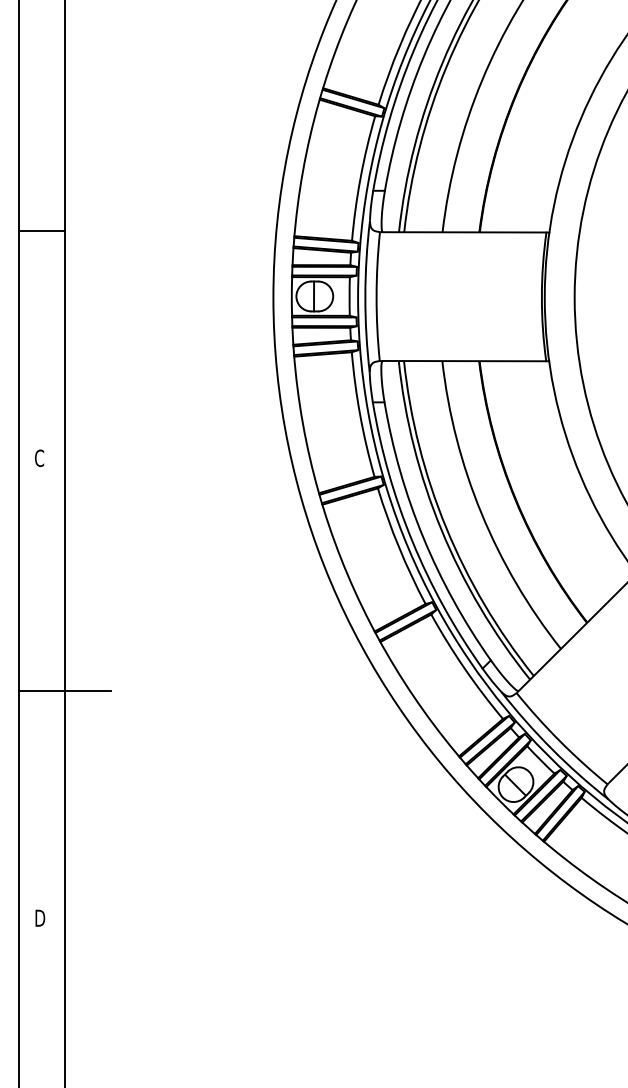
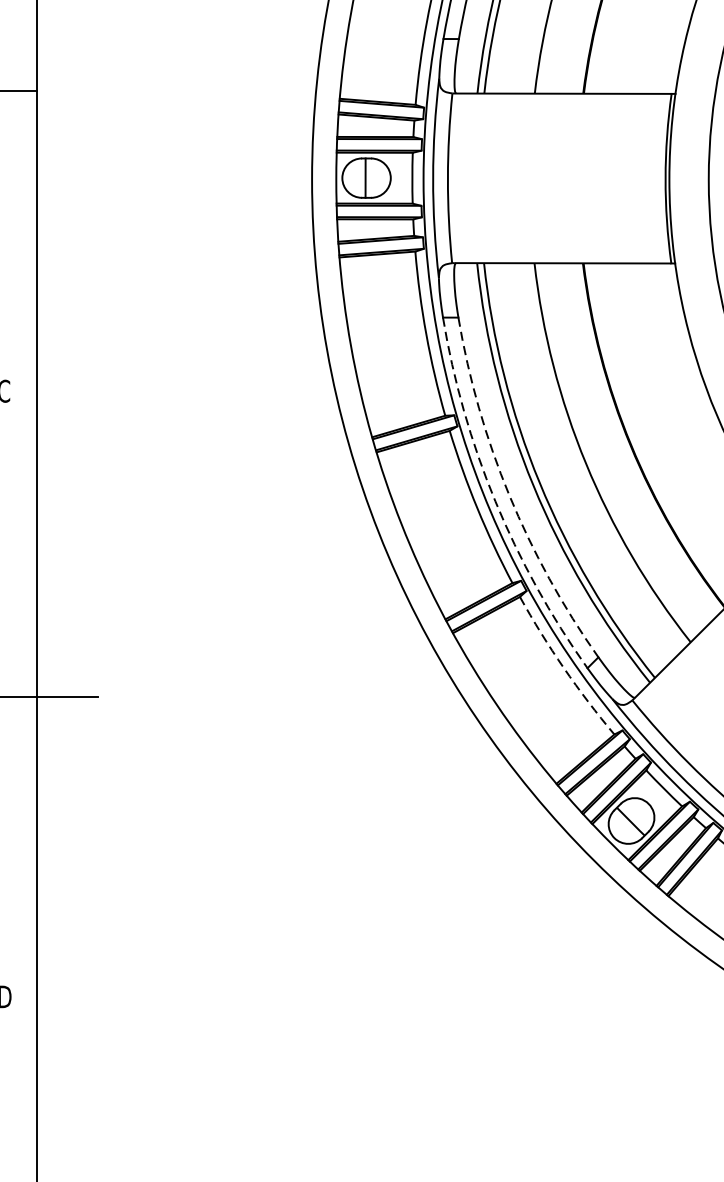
arc: (423, 537) -> (509, 495), solid -> dashed
arc: (412, 541) -> (495, 500), solid -> dashed
arc: (464, 668) -> (563, 668), solid -> dashed

